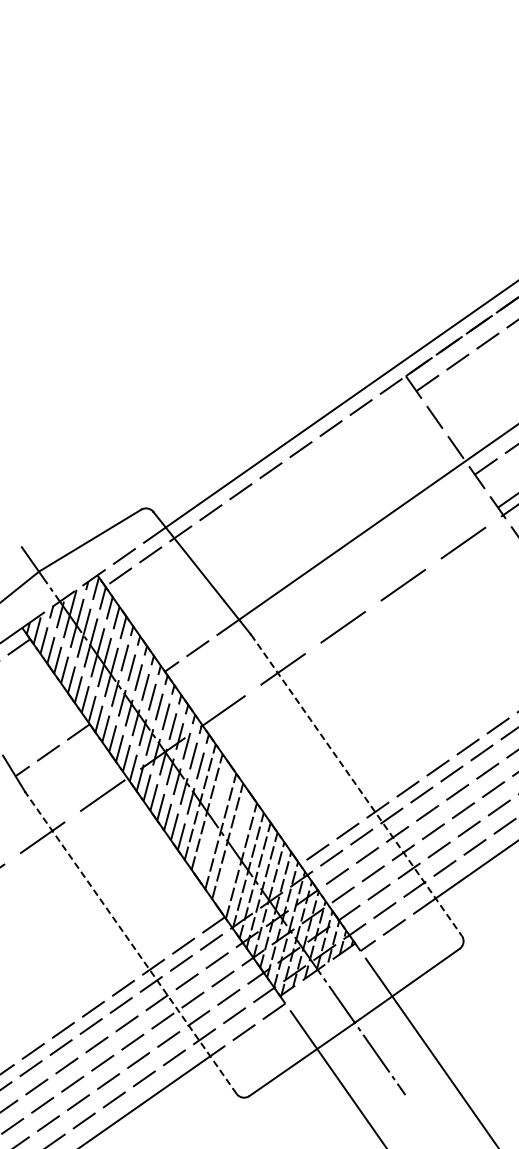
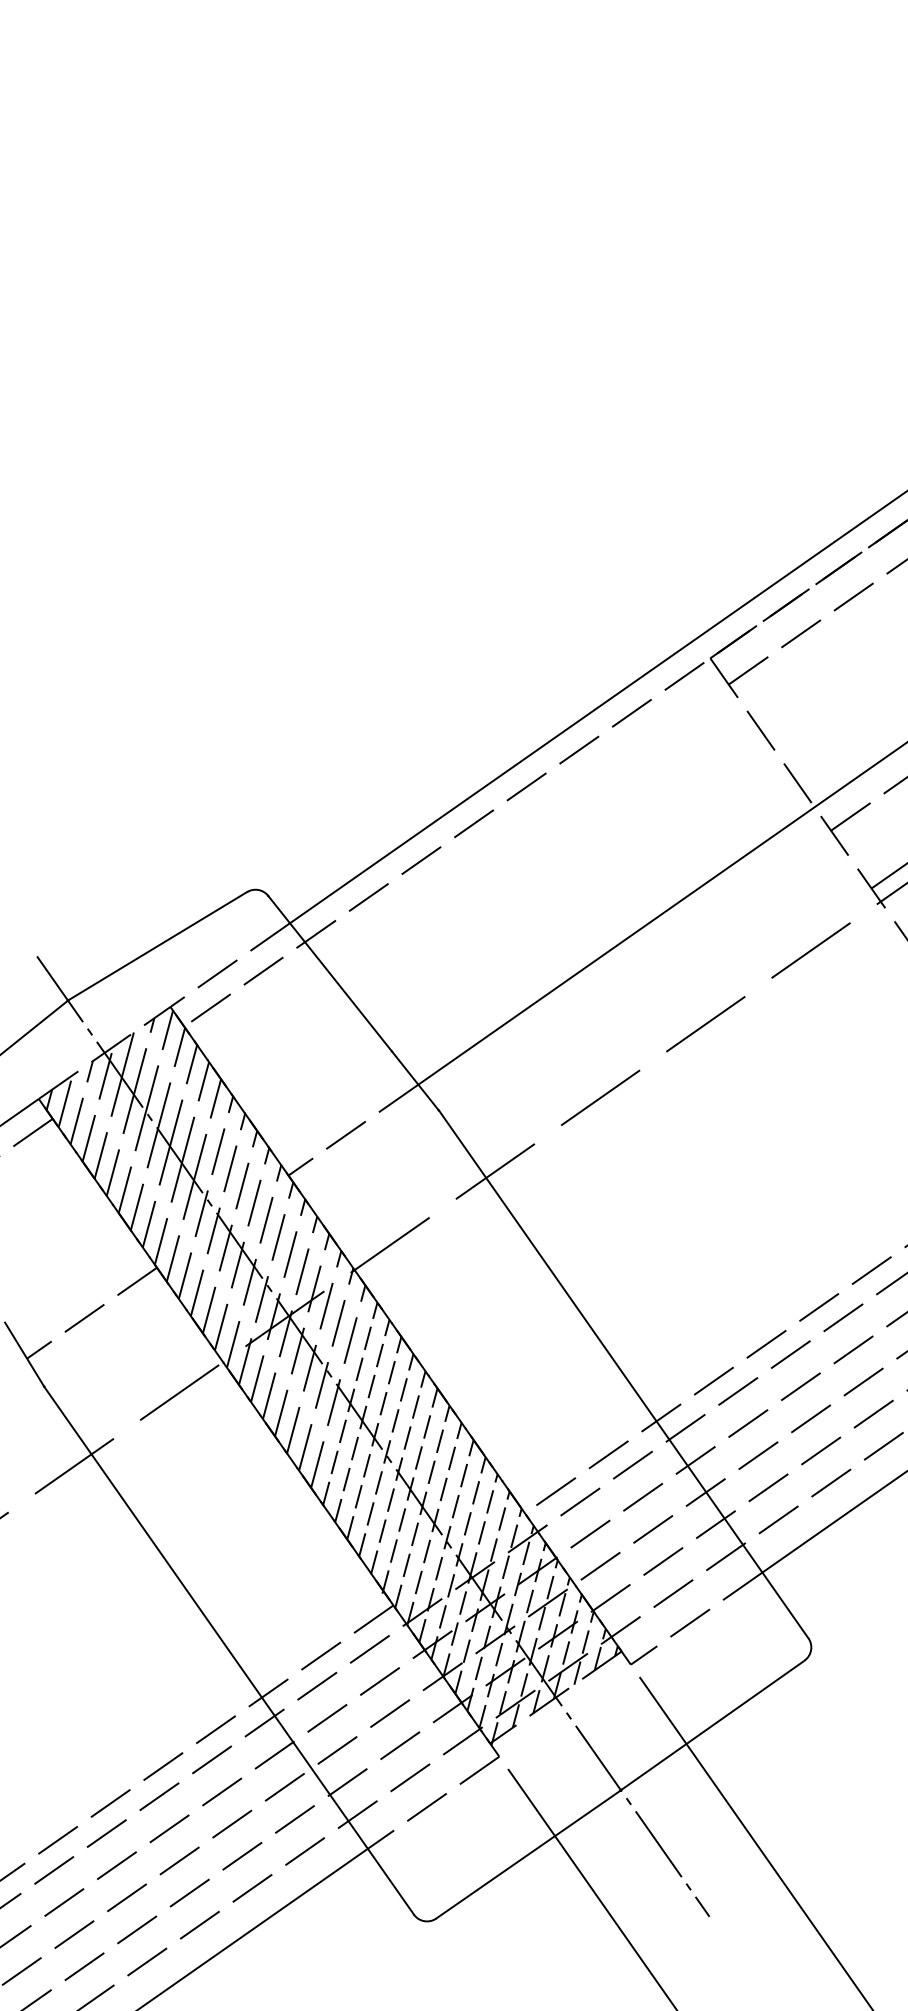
line: (356, 785) -> (623, 1374), dashed -> solid
line: (213, 821) -> (373, 1437), added
line: (234, 851) -> (410, 1490), added
line: (131, 943) -> (229, 1651), dashed -> solid

